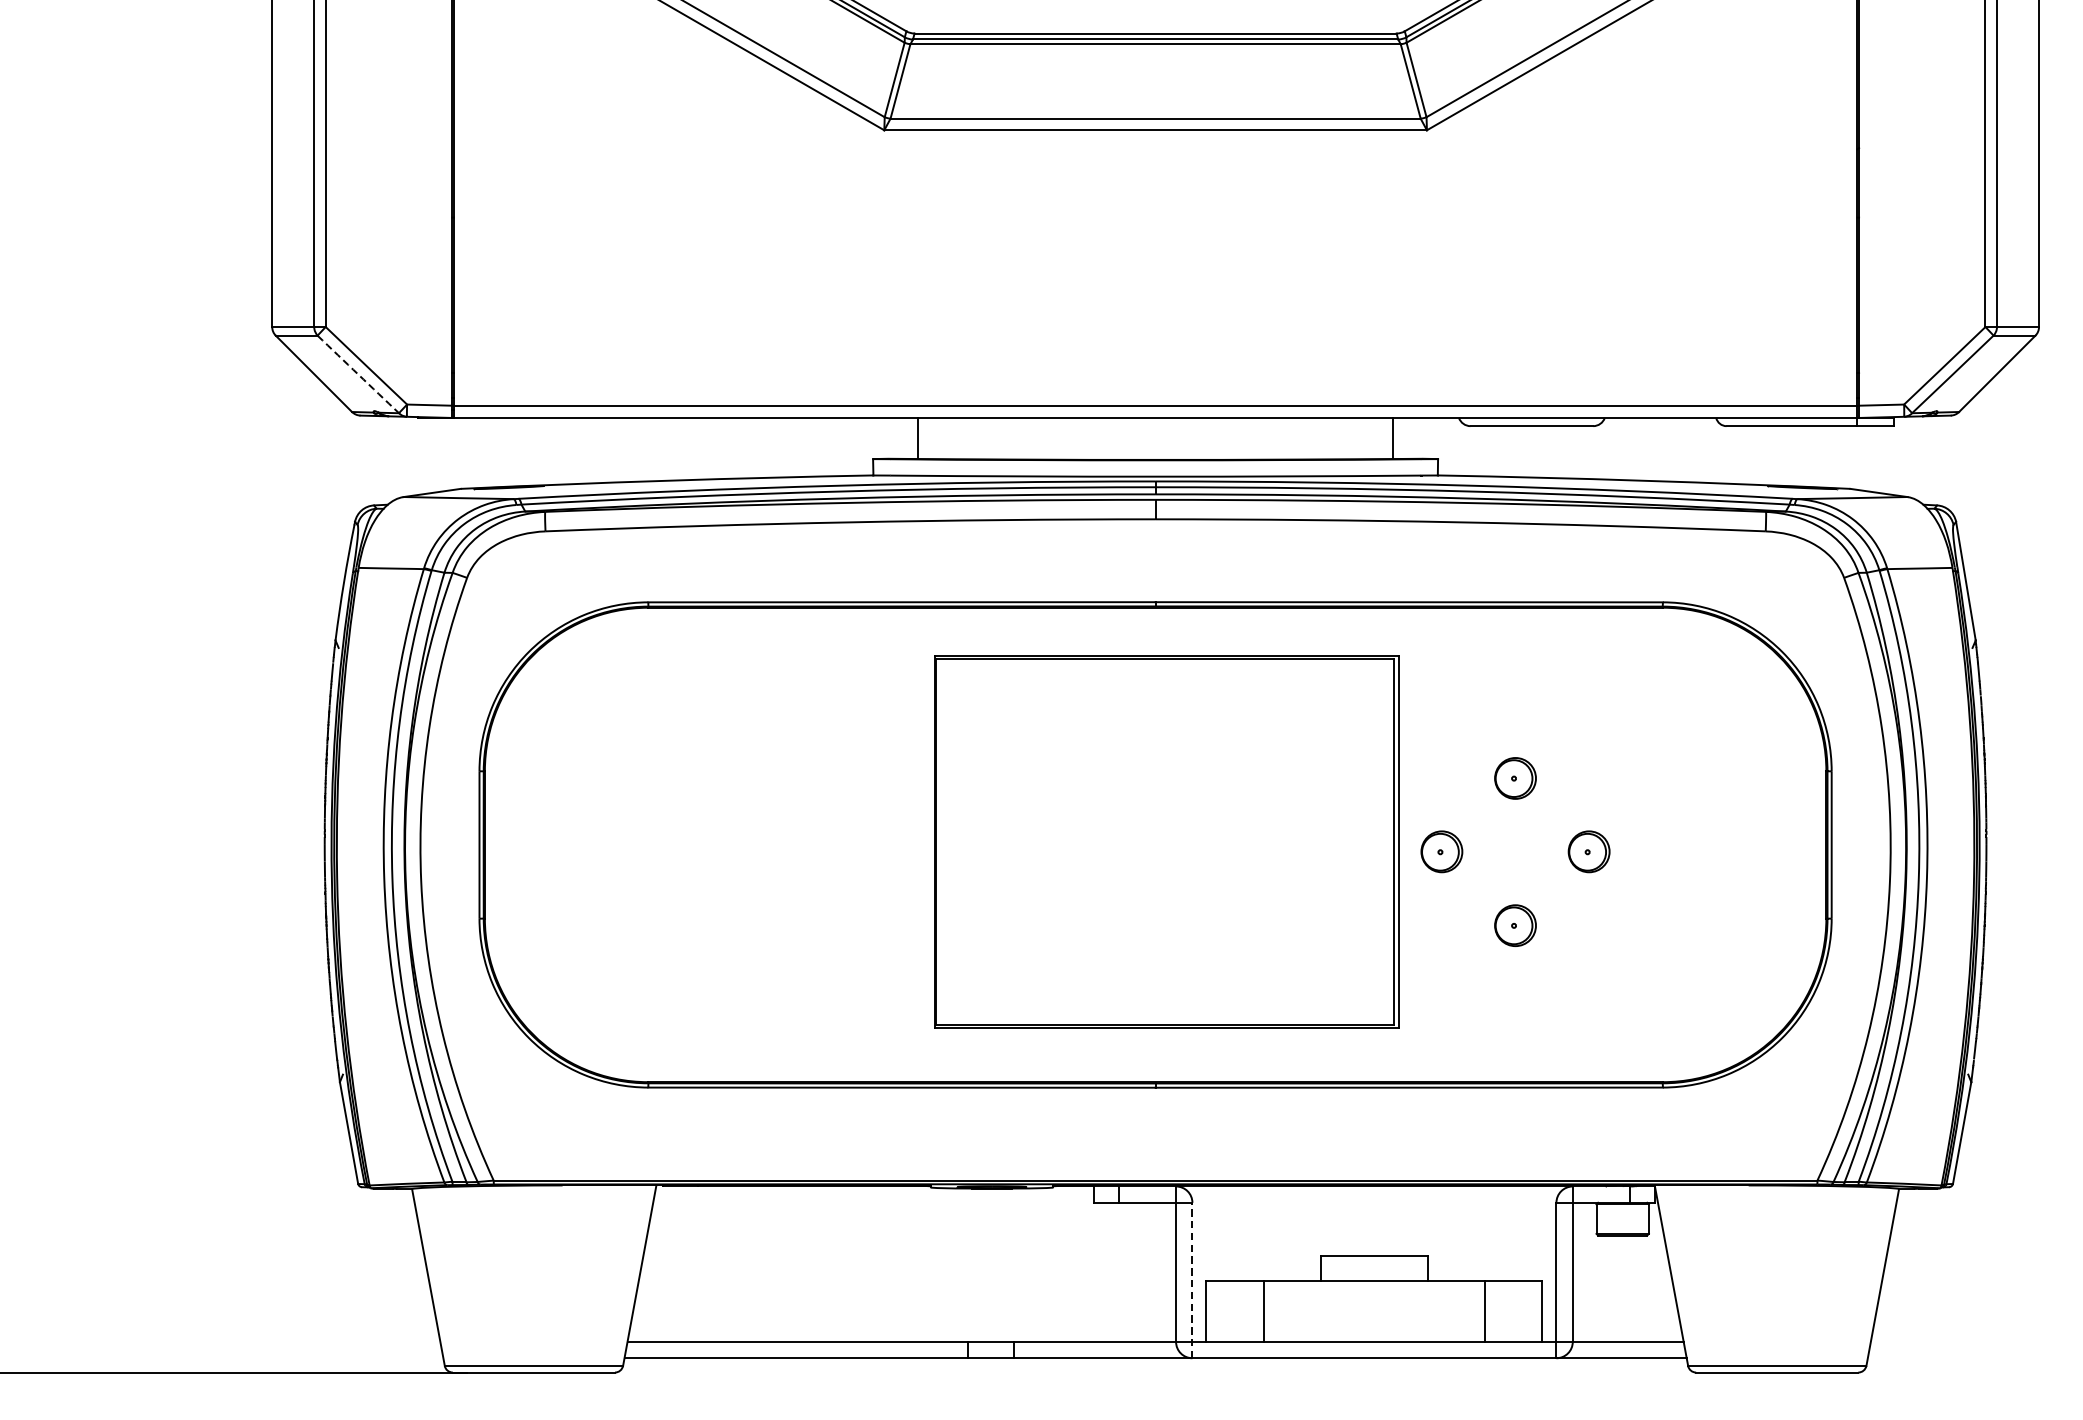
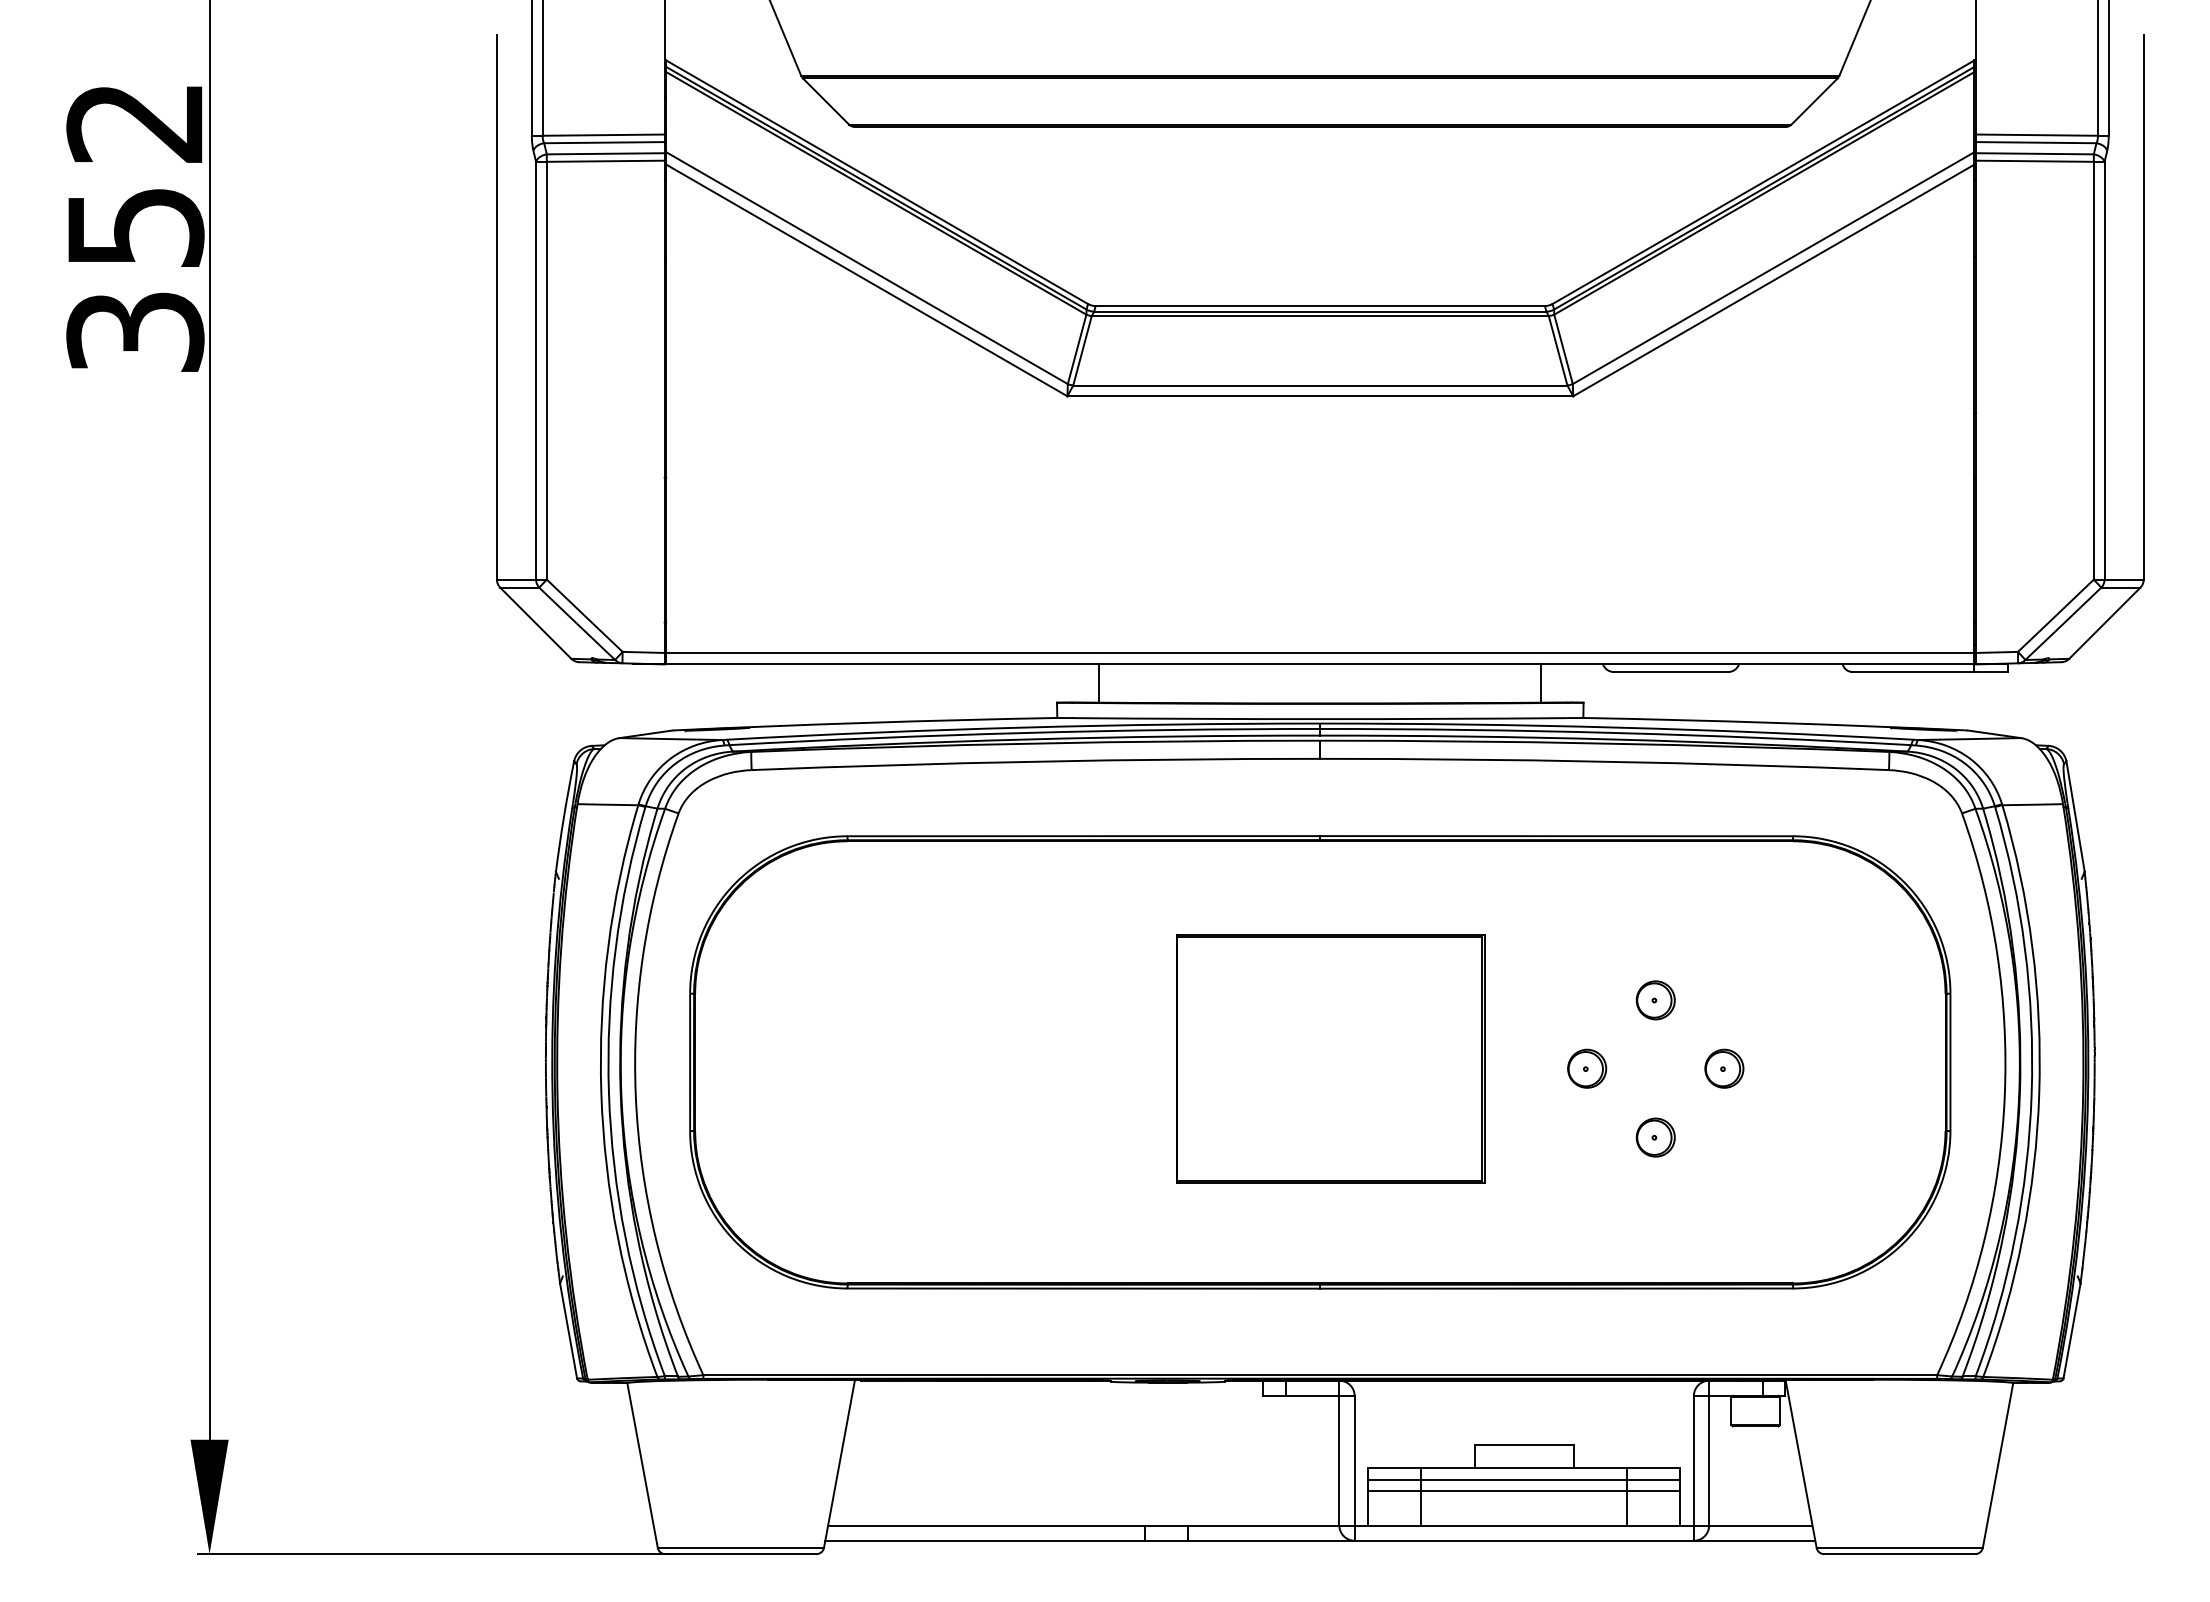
arc: (358, 374) -> (577, 623), dashed -> solid
part: (1166, 840) -> (1330, 1058), size x0.71
line: (1192, 1279) -> (1354, 1467), dashed -> solid
line: (1373, 1292) -> (1523, 1479), added
line: (1373, 1305) -> (1523, 1491), added

